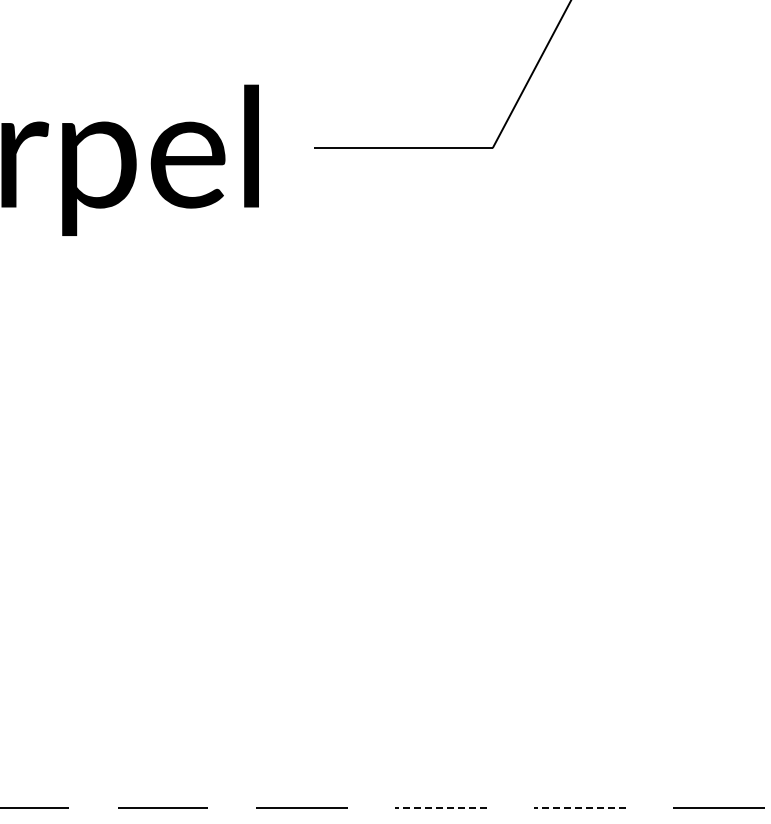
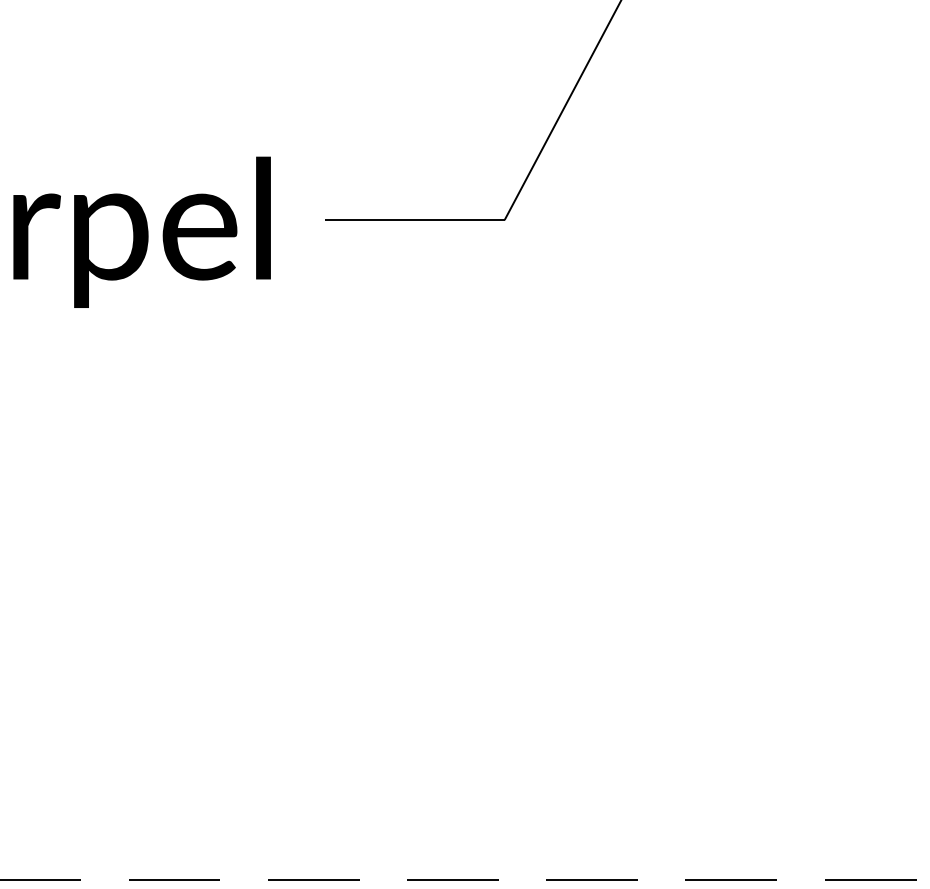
line: (441, 807) -> (453, 879), dashed -> solid
line: (580, 807) -> (592, 879), dashed -> solid

